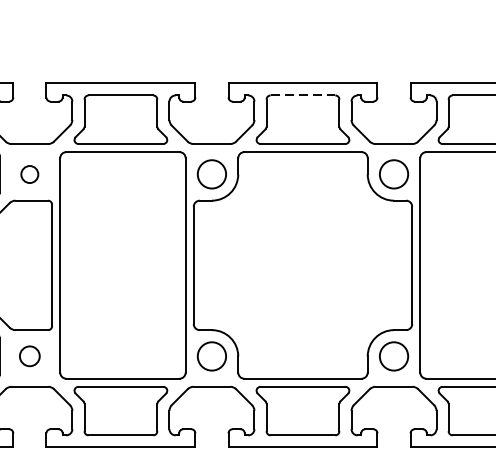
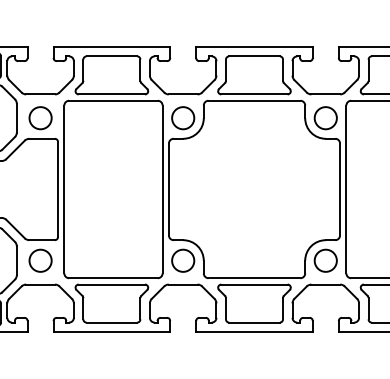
line: (304, 95) -> (255, 56), dashed -> solid
circle: (29, 174) -> (40, 118), size x1.67
circle: (29, 356) -> (40, 260), size x1.43

